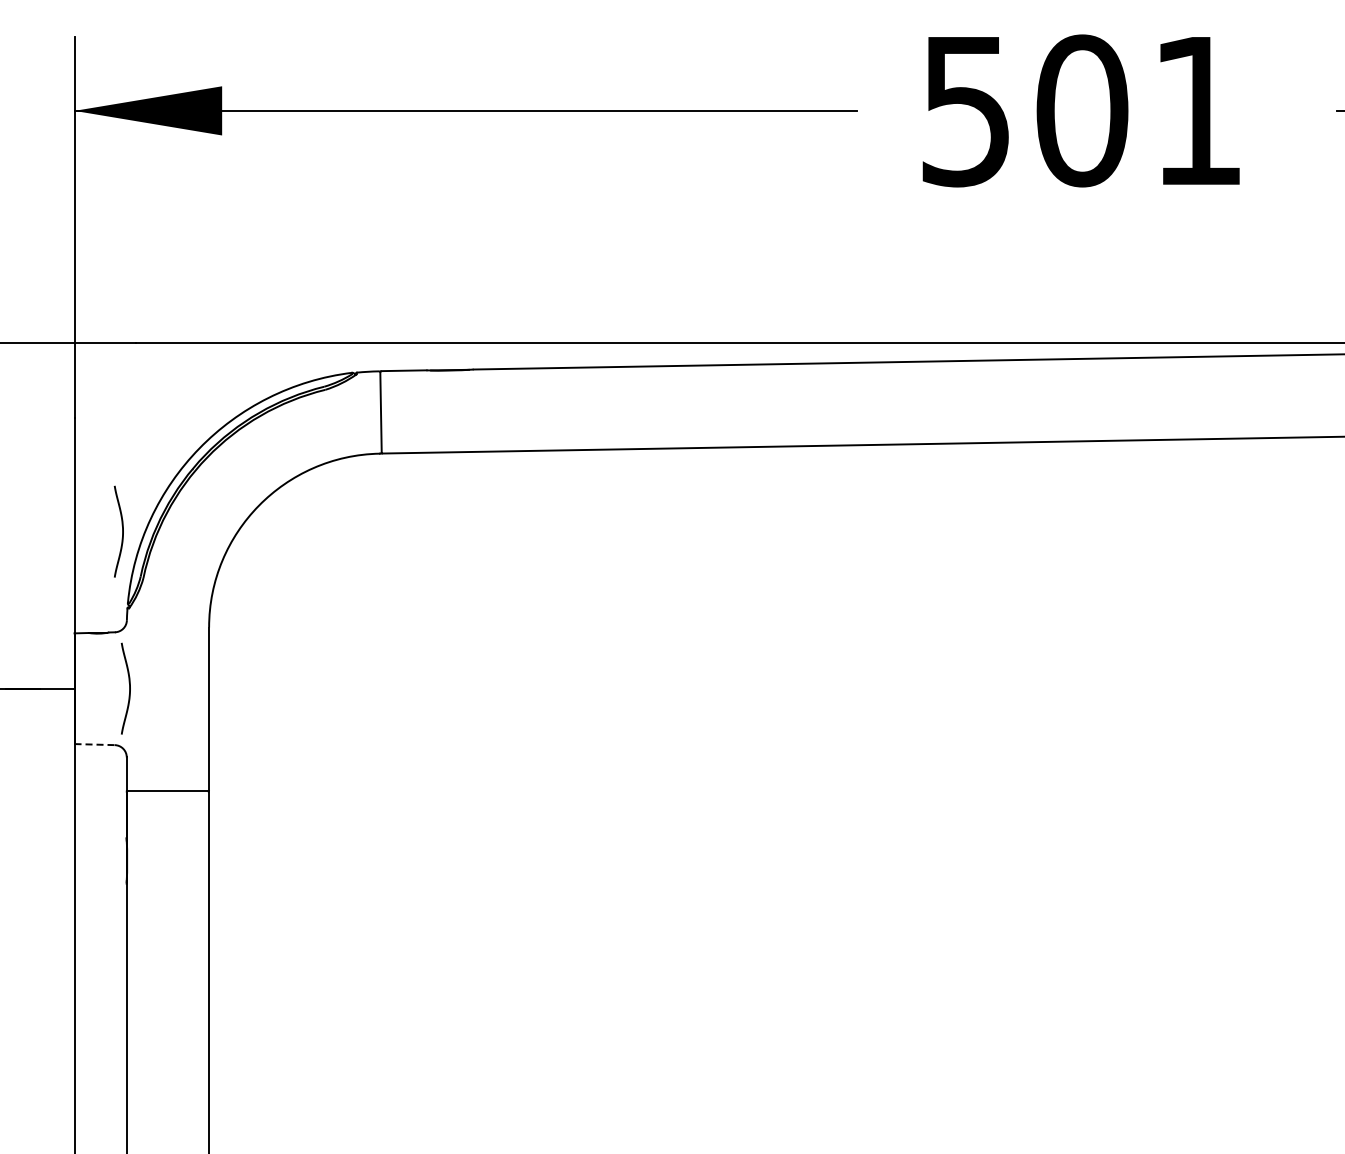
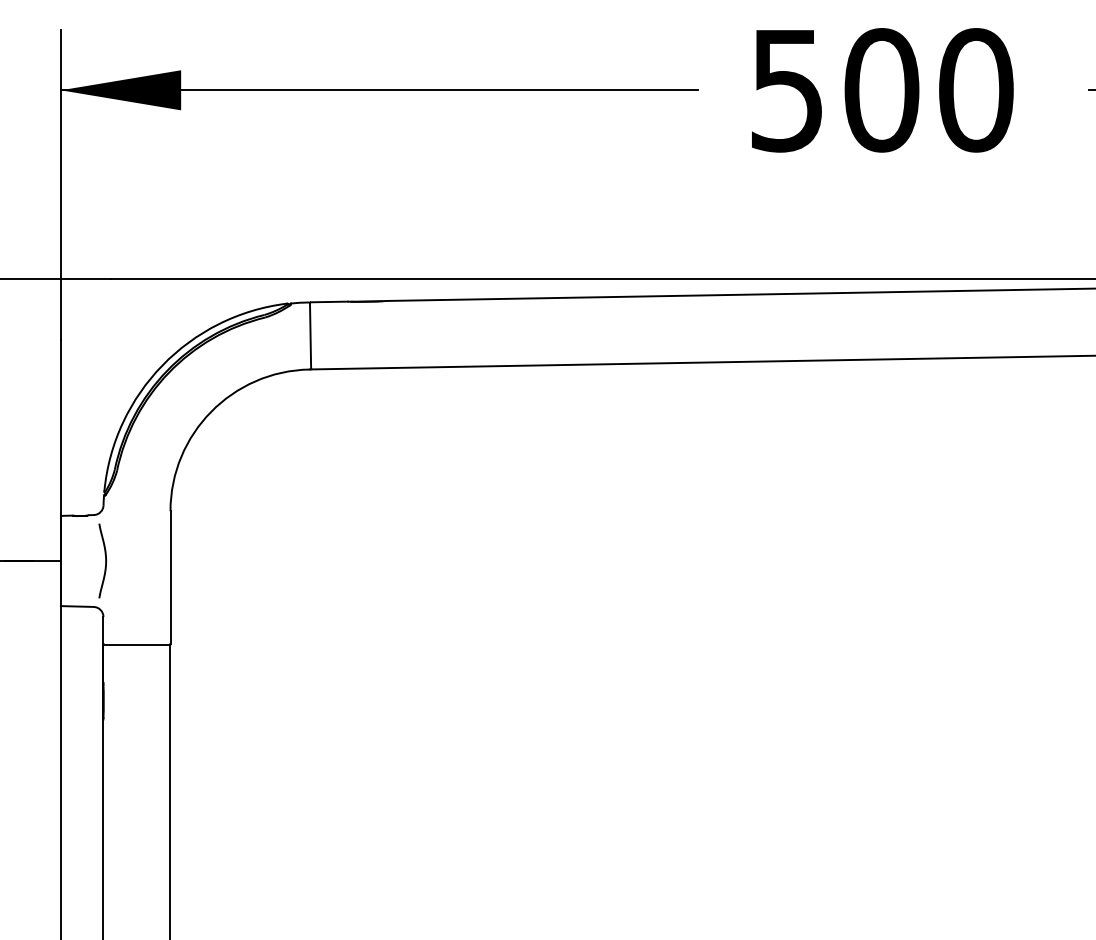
text: (1198, 110) -> (976, 89), 501 -> 500
curve: (122, 531) -> (99, 432), removed
line: (95, 744) -> (77, 606), dashed -> solid

